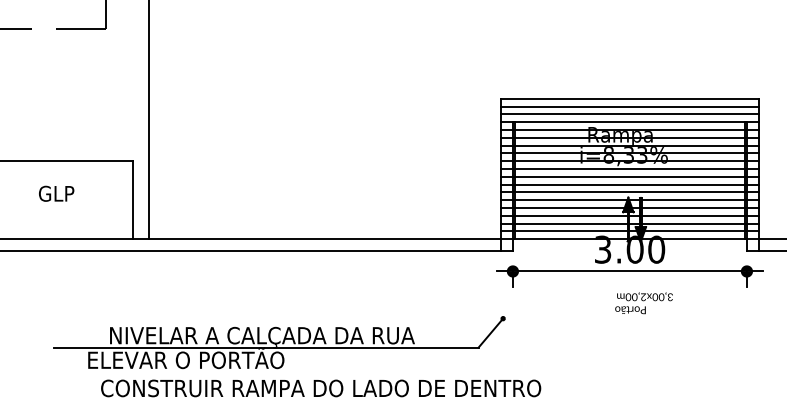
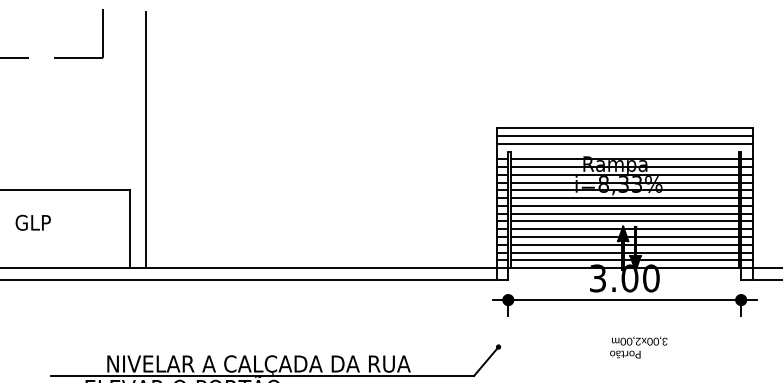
line: (629, 122) -> (624, 151), removed
text: (56, 193) -> (33, 222), moved
text: (643, 303) -> (638, 347), moved

